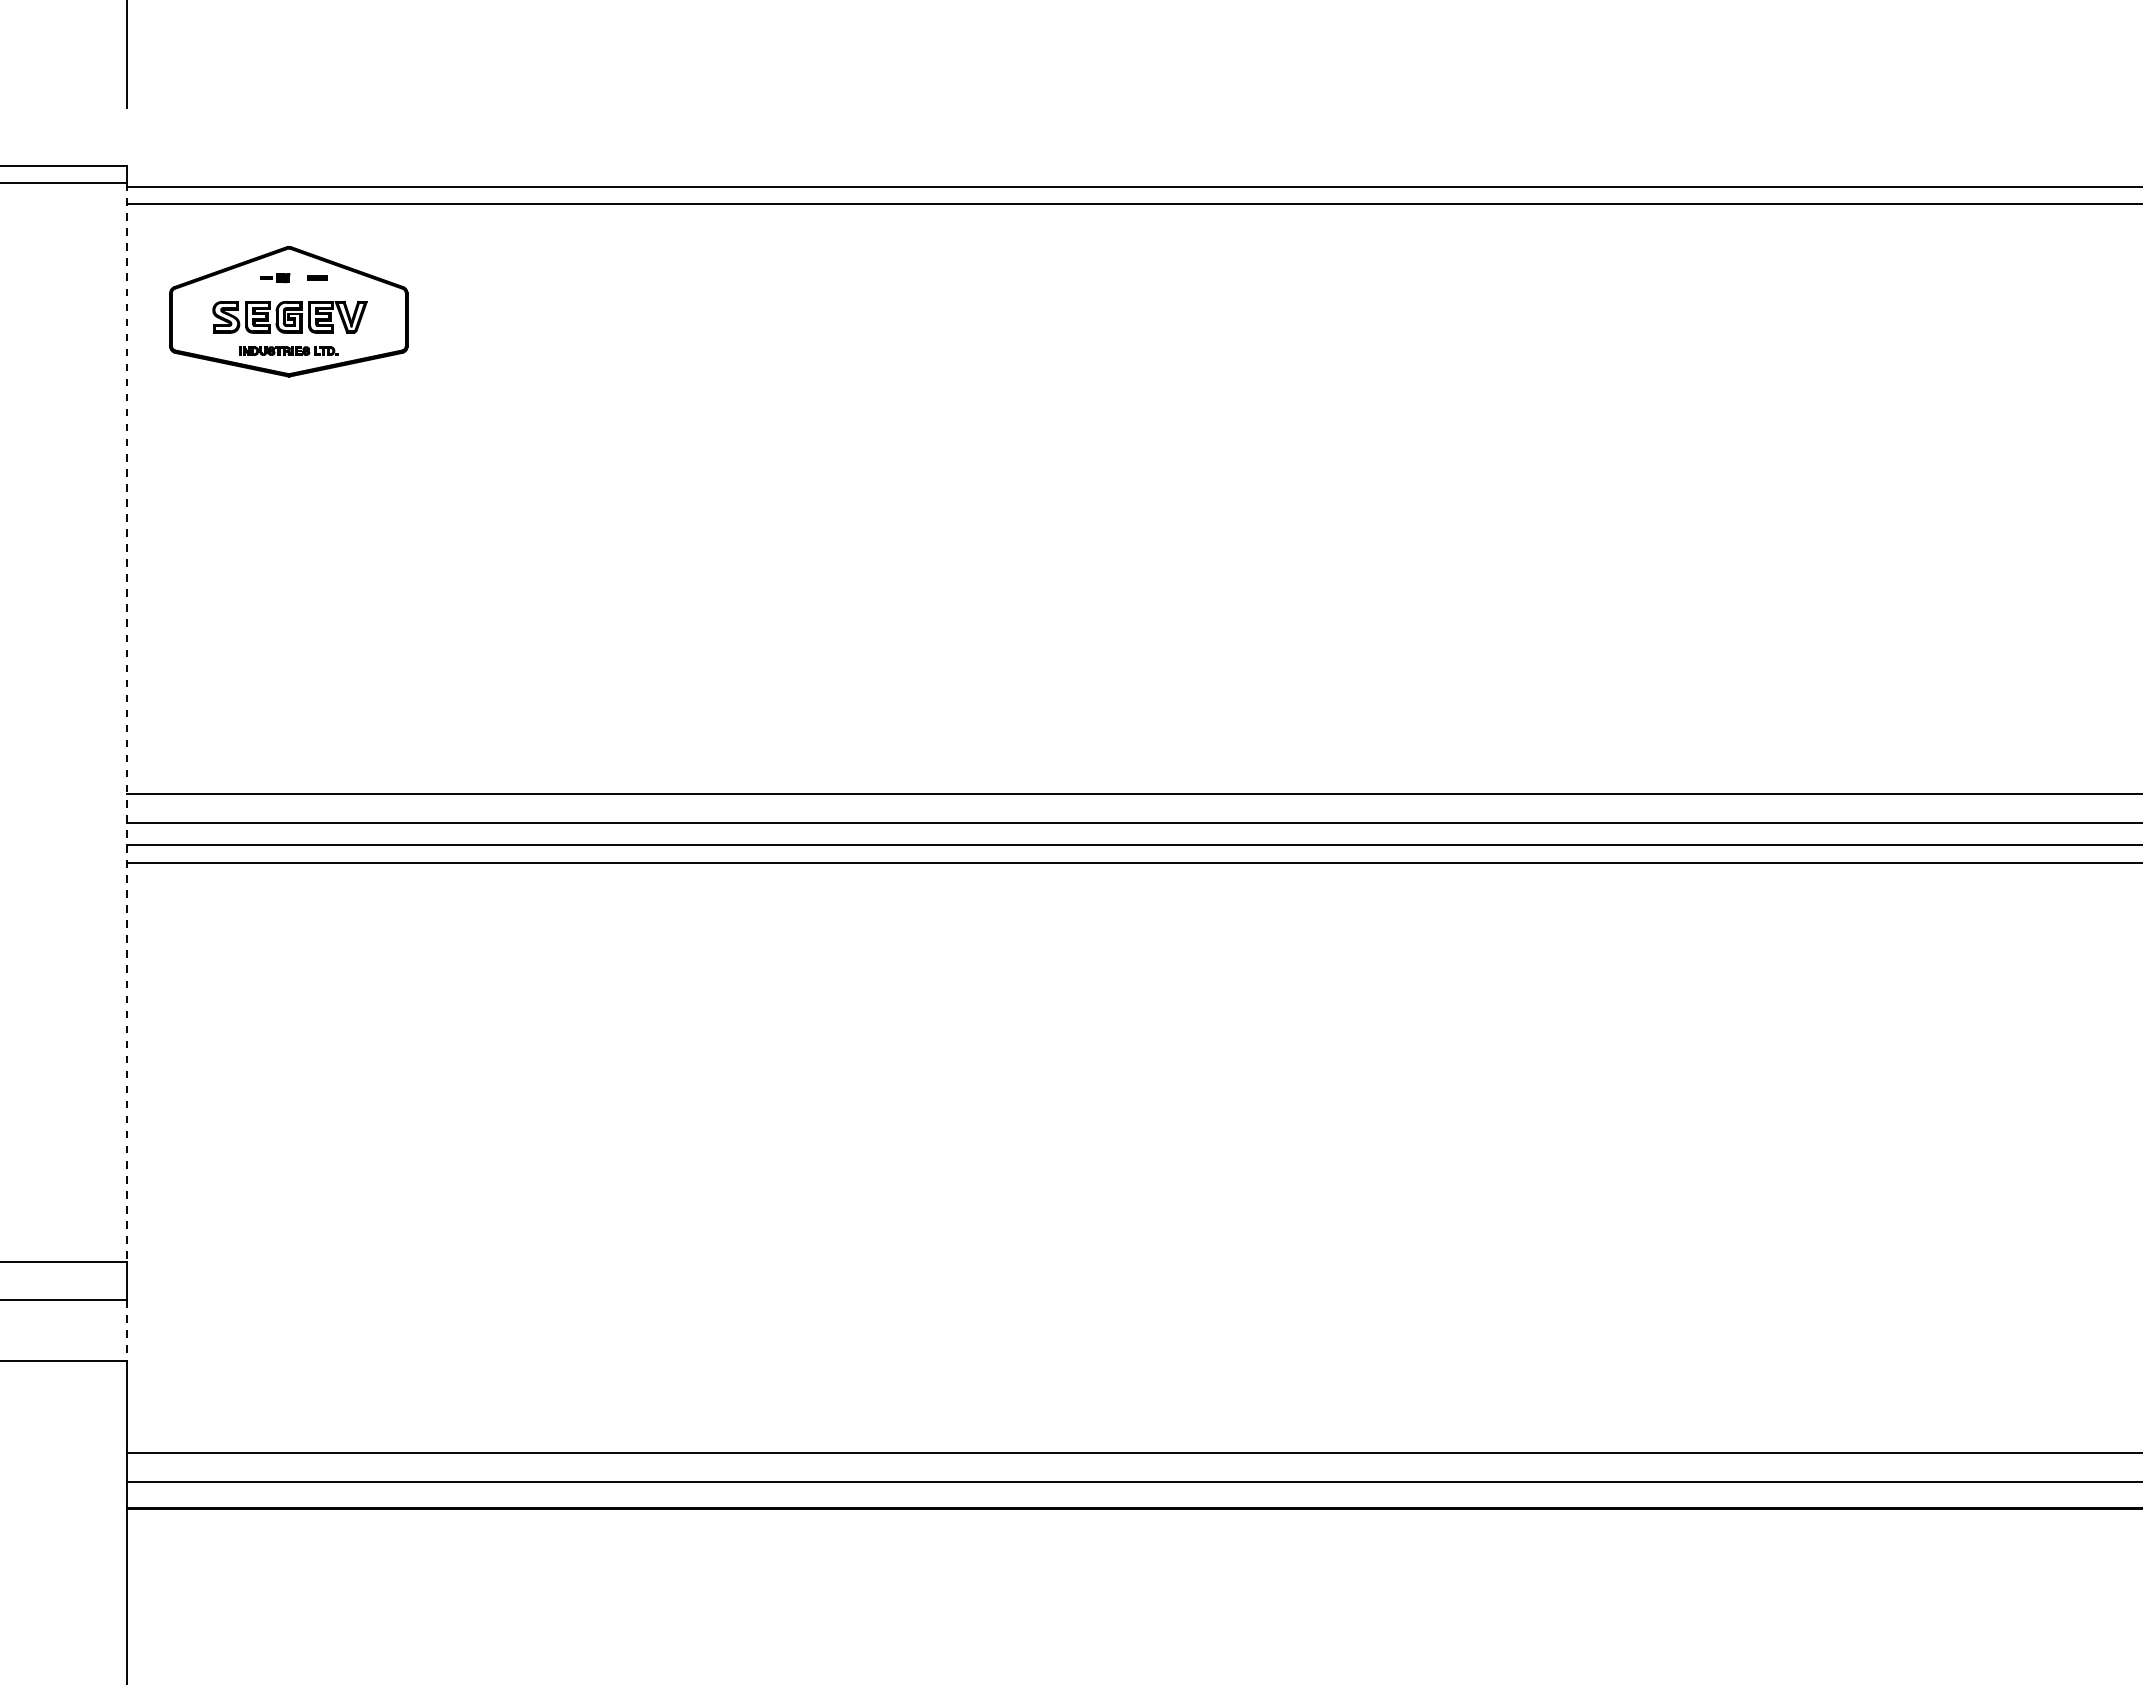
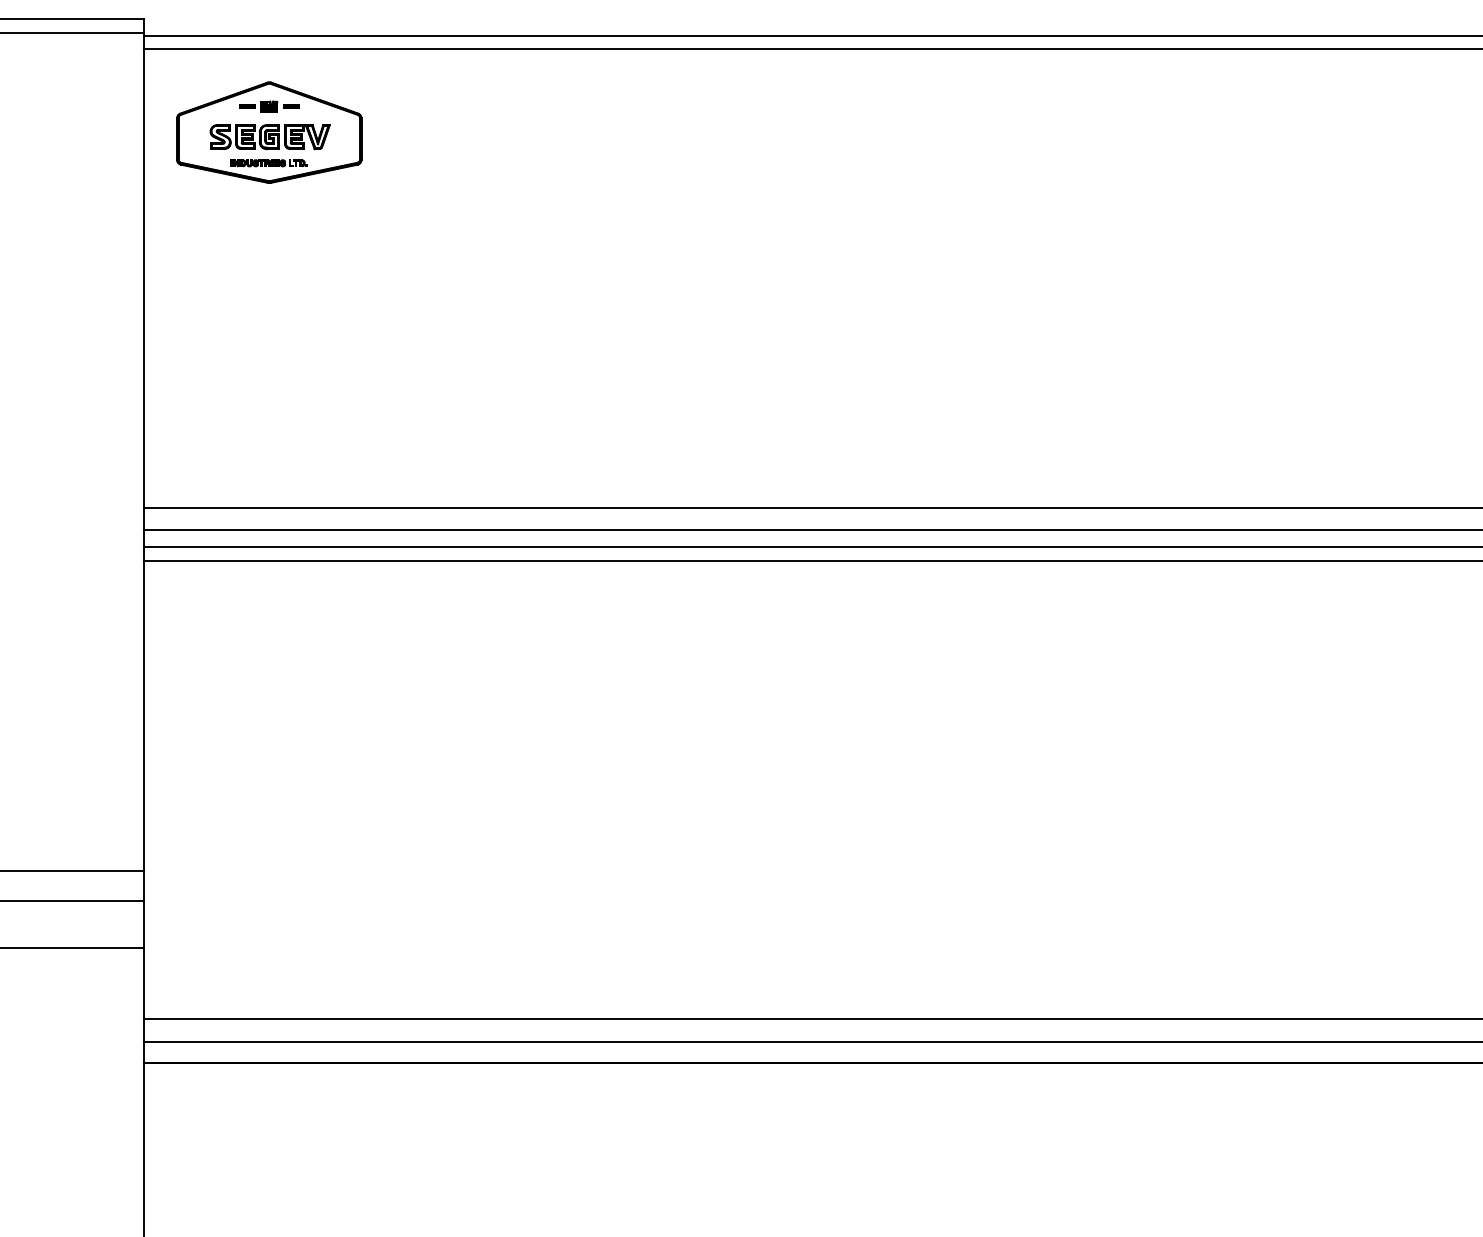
part: (274, 277) -> (258, 106), size x1.67
line: (127, 723) -> (143, 452), dashed -> solid
line: (127, 1330) -> (143, 924), dashed -> solid

